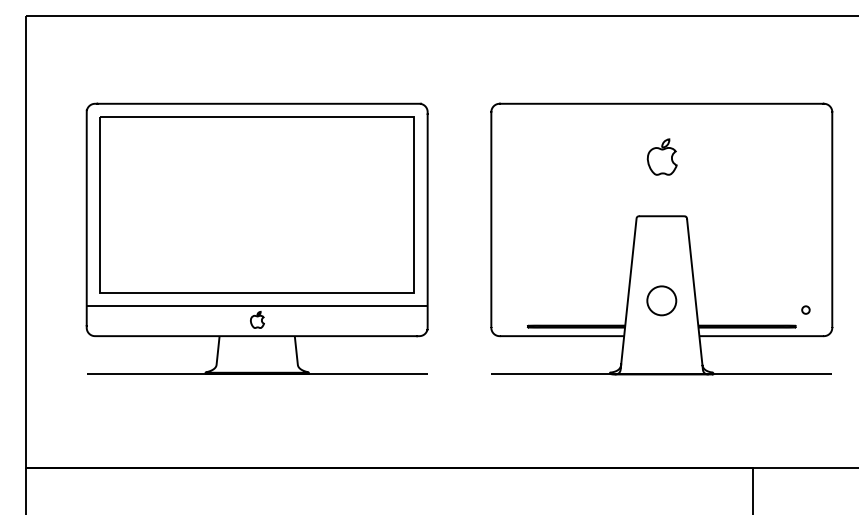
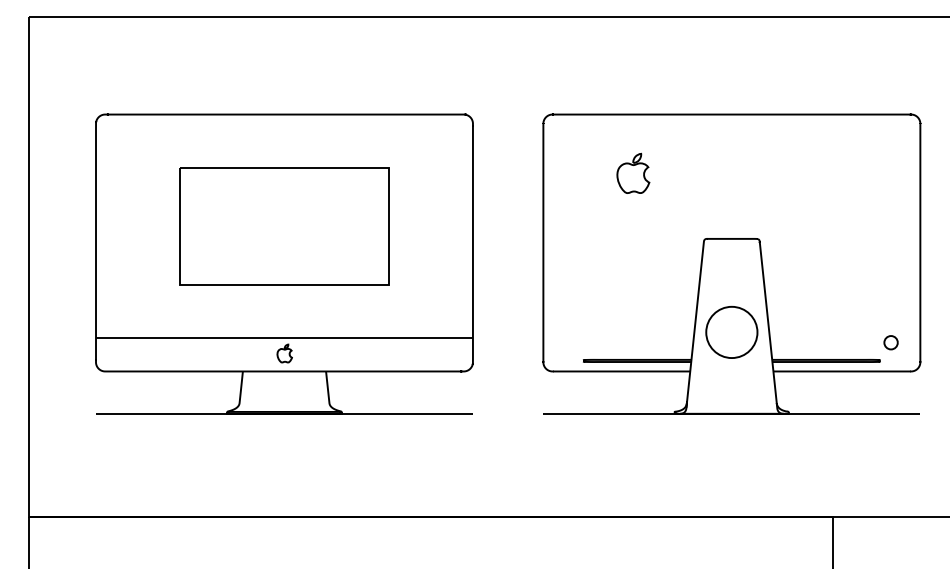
part: (662, 156) -> (633, 172), moved
part: (257, 205) -> (284, 226), size x0.6
circle: (661, 300) -> (731, 332), size x1.6
circle: (806, 309) -> (891, 342), size x1.6

